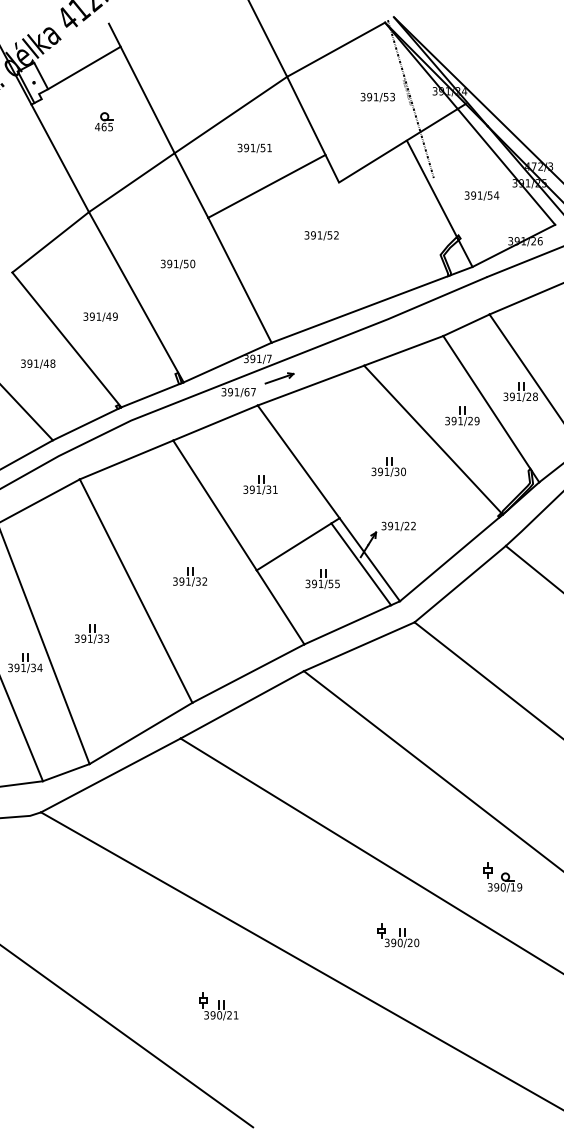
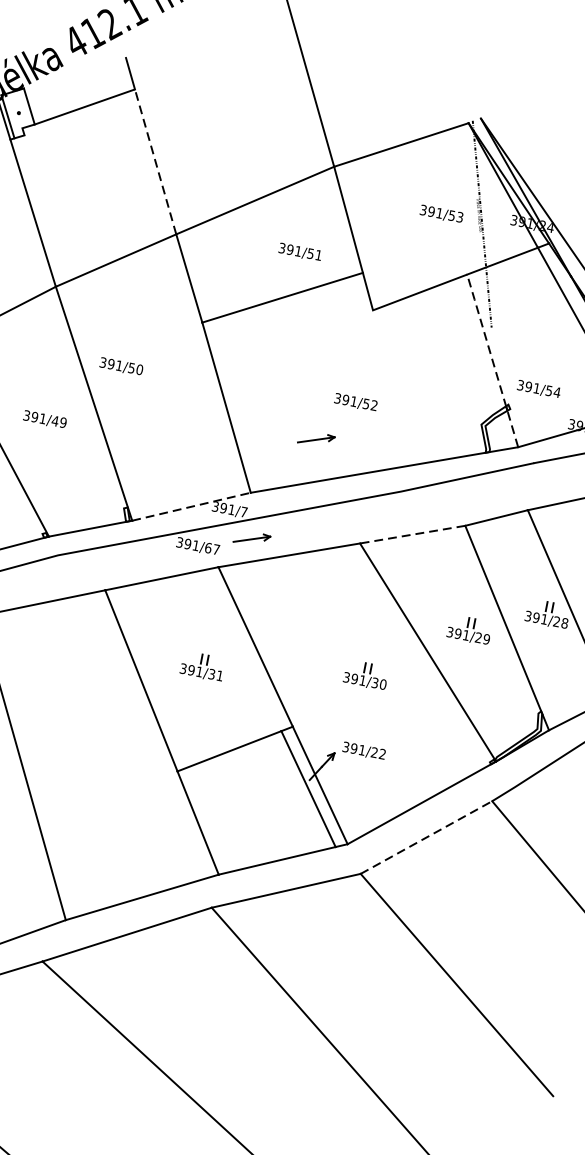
line: (147, 100) -> (155, 162), solid -> dashed
part: (104, 121) -> (96, 178), removed
text: (254, 148) -> (299, 252), moved
text: (481, 195) -> (538, 388), moved
line: (439, 203) -> (492, 360), solid -> dashed
text: (321, 235) -> (355, 402), moved
text: (177, 263) -> (120, 365), moved
part: (314, 291) -> (316, 439), added
line: (403, 351) -> (412, 535), solid -> dashed
line: (228, 362) -> (192, 506), solid -> dashed
part: (190, 576) -> (93, 763), removed
part: (322, 578) -> (257, 797), removed
line: (460, 583) -> (426, 836), solid -> dashed

